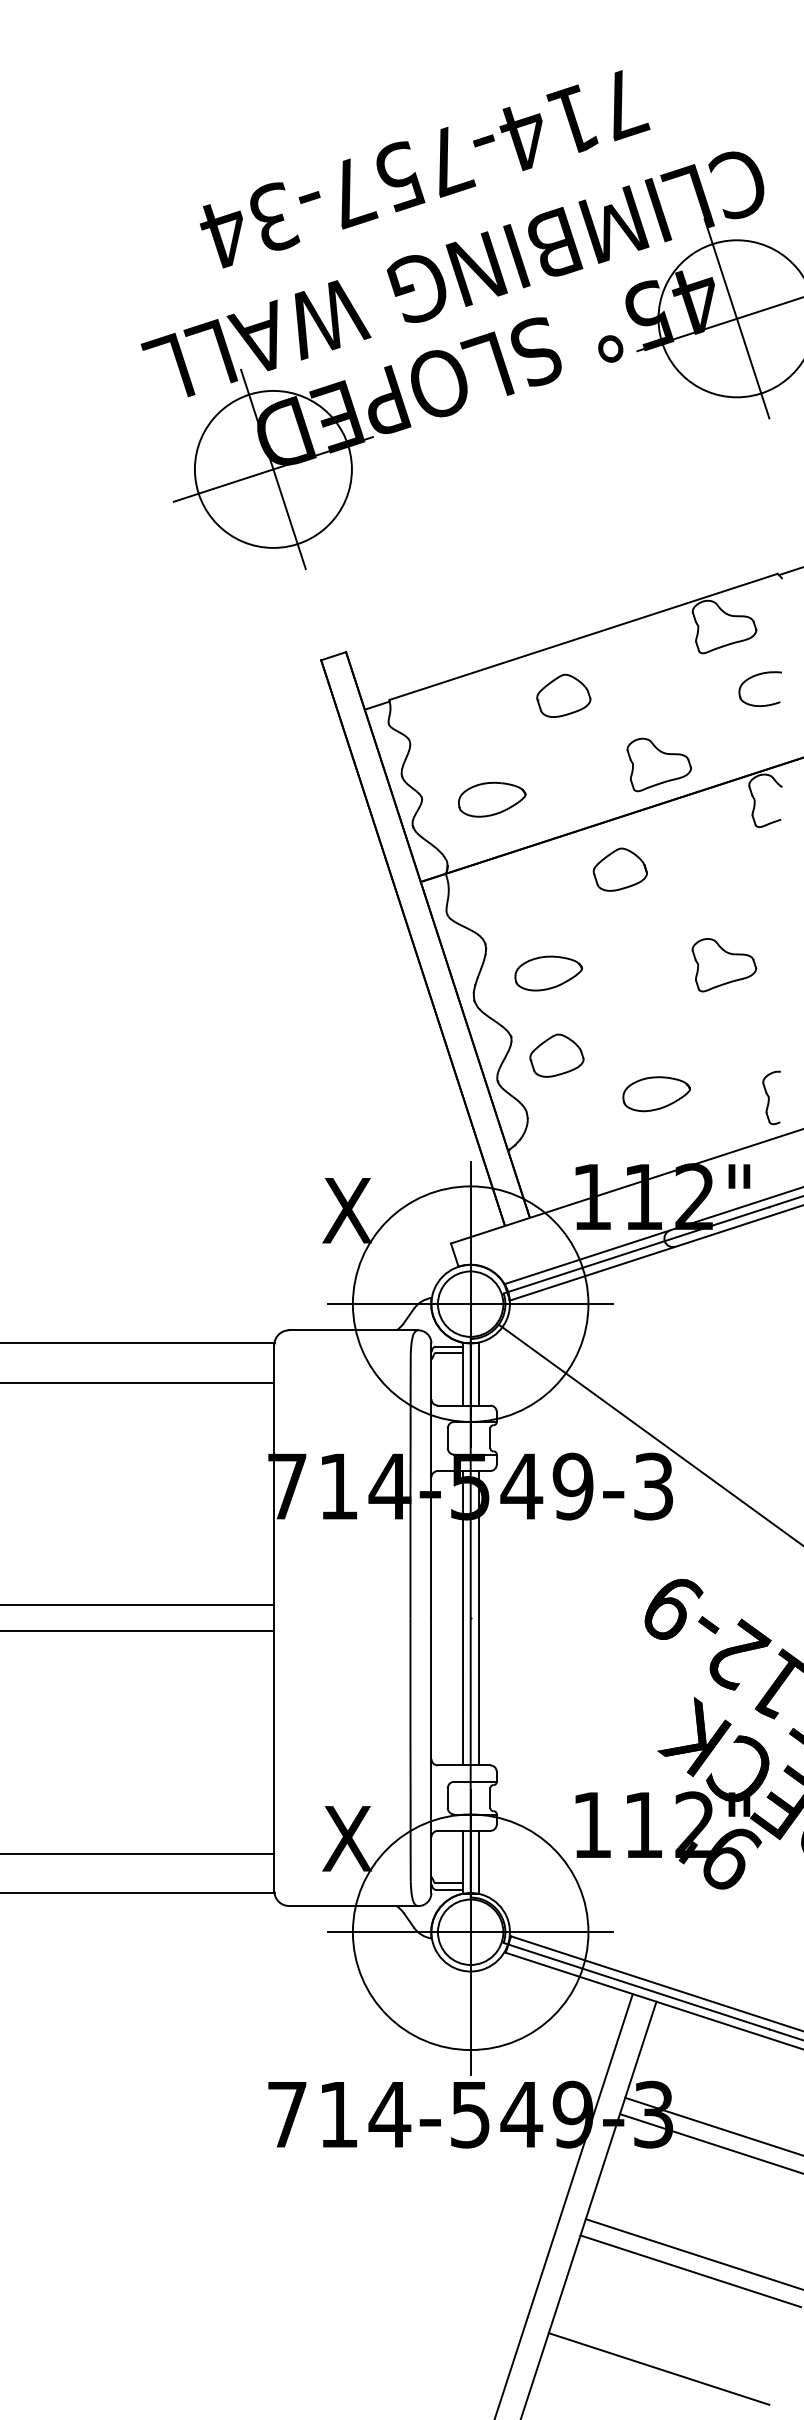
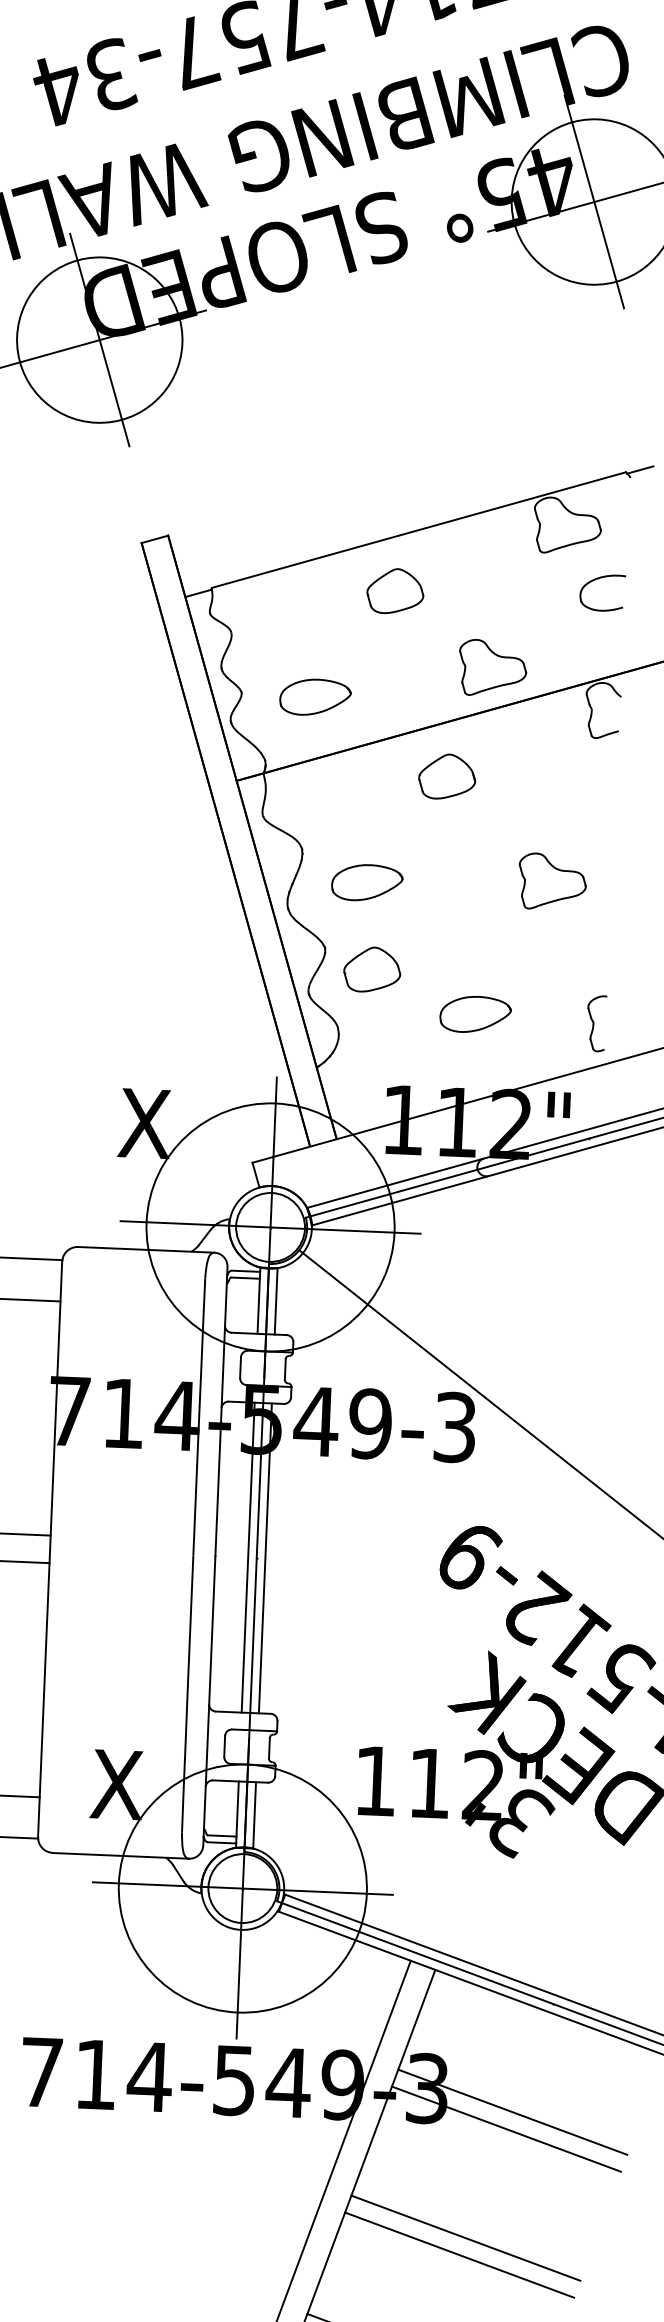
text: (732, 1859) -> (521, 1823), 9' -> 3'

